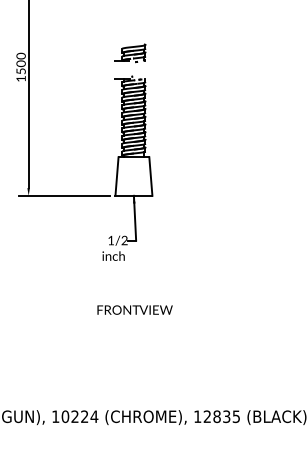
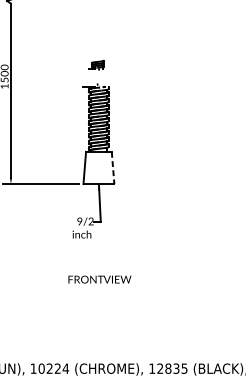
part: (130, 53) -> (96, 65), size x0.6
line: (150, 177) -> (112, 168), solid -> dashed
text: (111, 240) -> (80, 221), 1/2 -> 9/2

